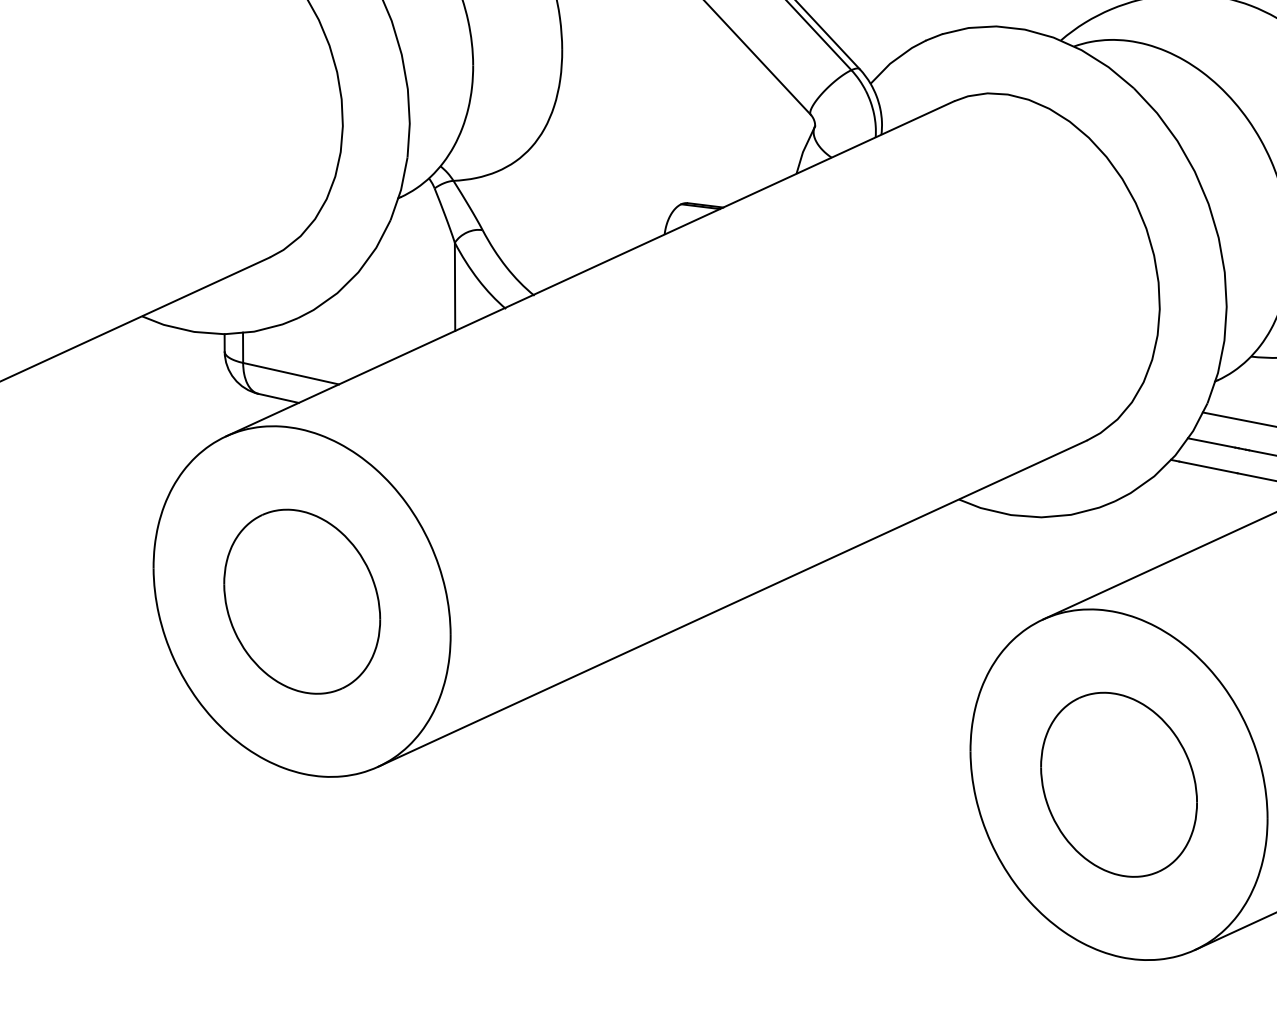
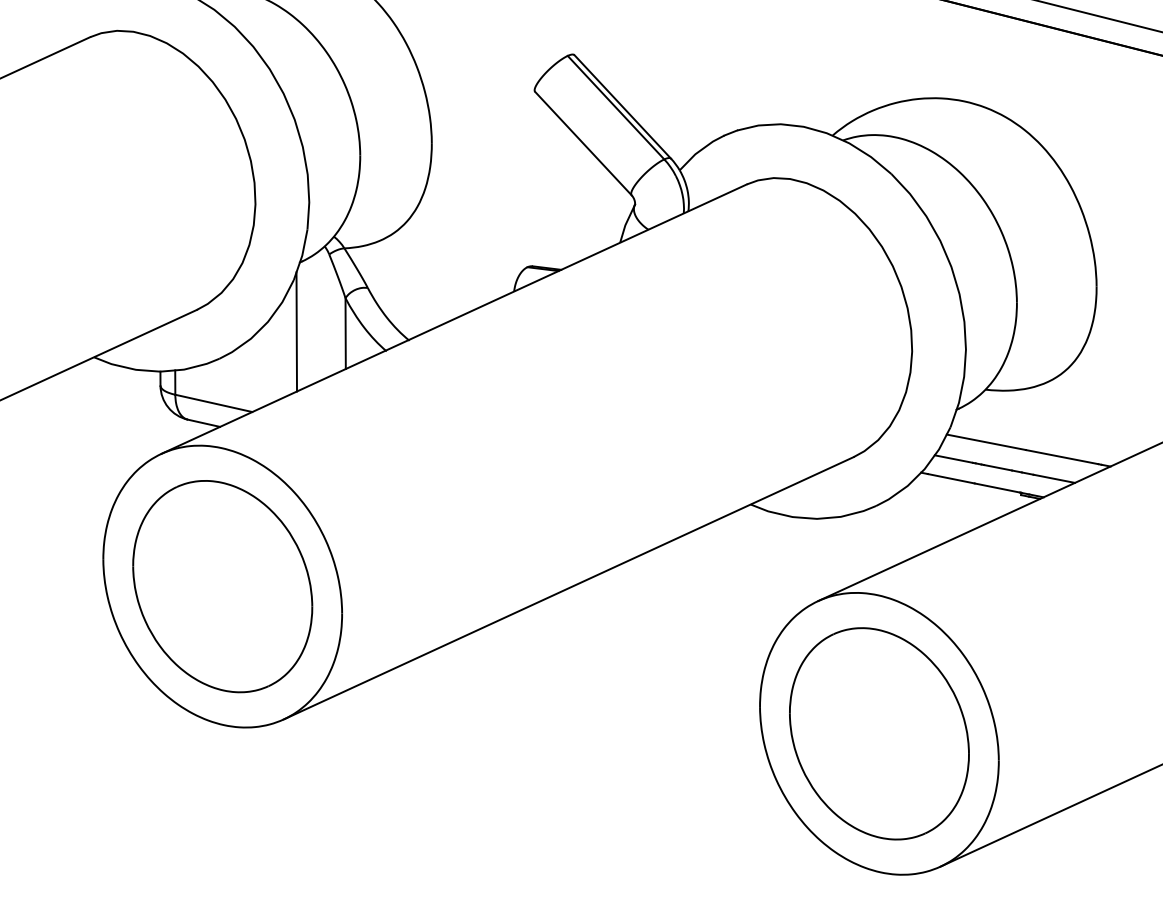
line: (393, 284) -> (296, 331), added
part: (301, 601) -> (222, 586), size x1.43
part: (1119, 784) -> (879, 733), size x1.43

